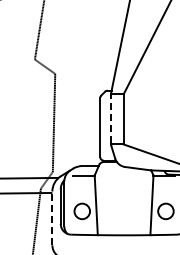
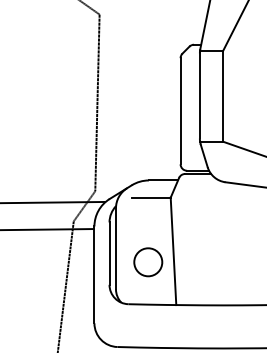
line: (110, 119) -> (199, 96), dashed -> solid
line: (52, 218) -> (94, 275), dashed -> solid

